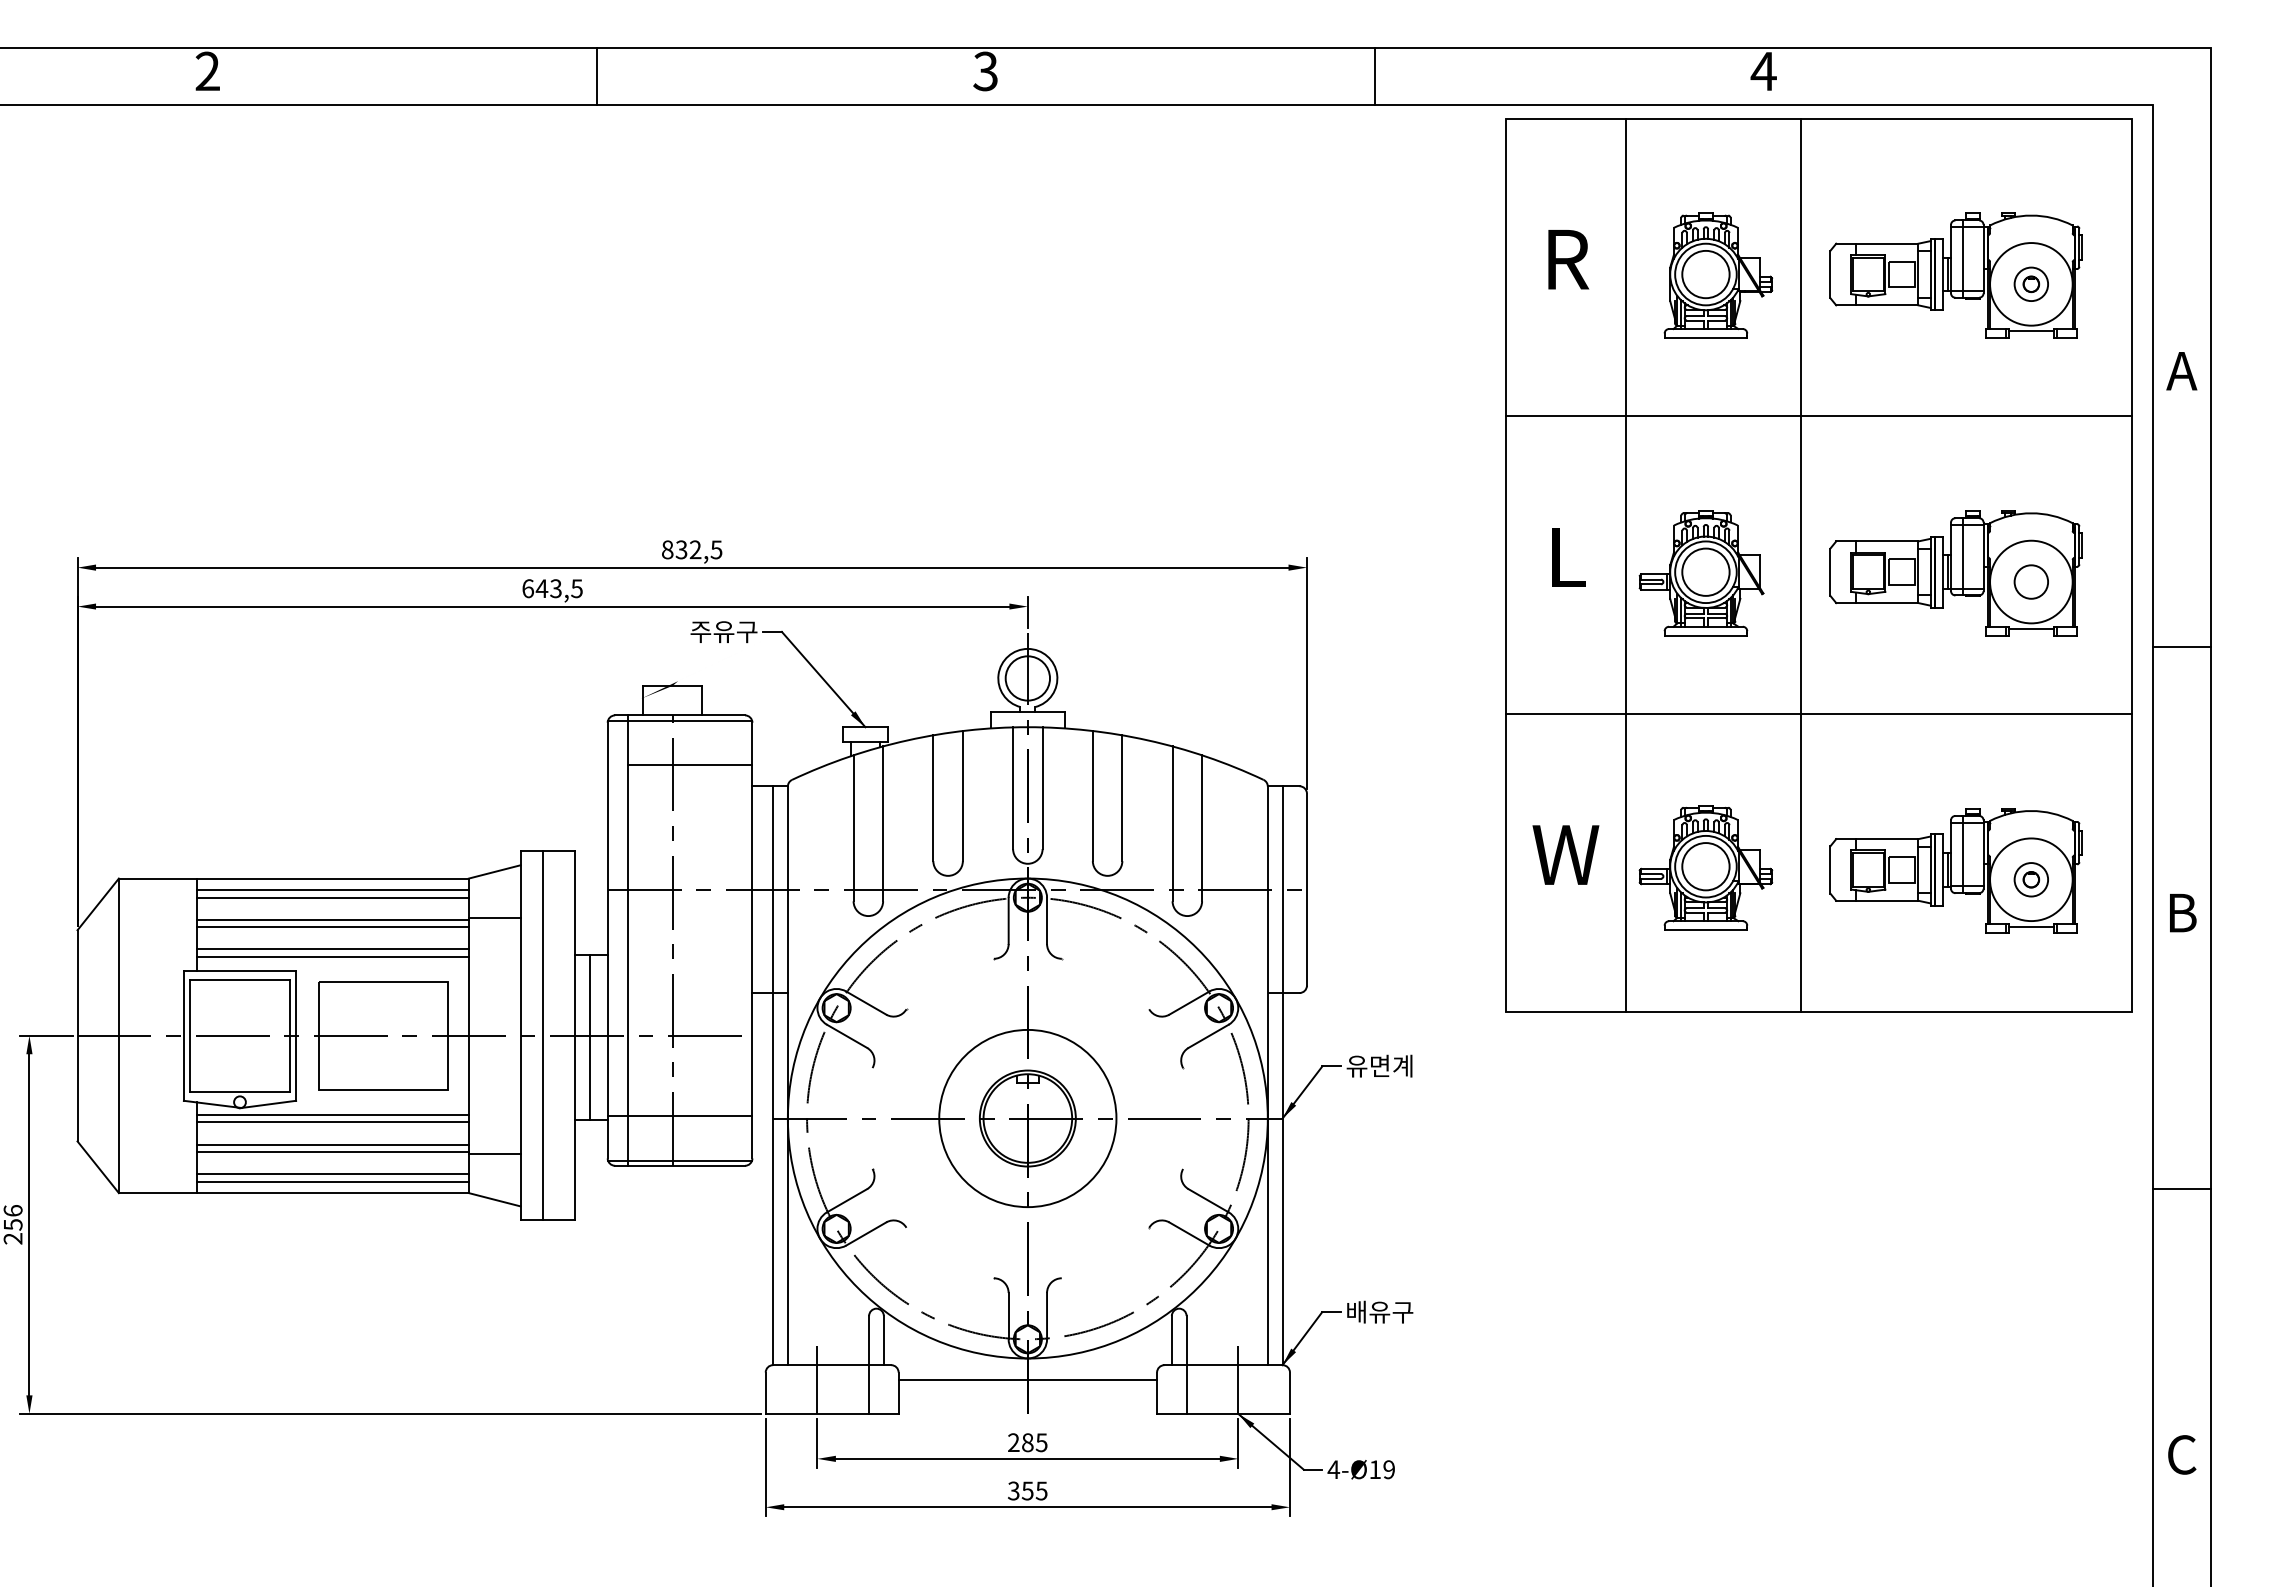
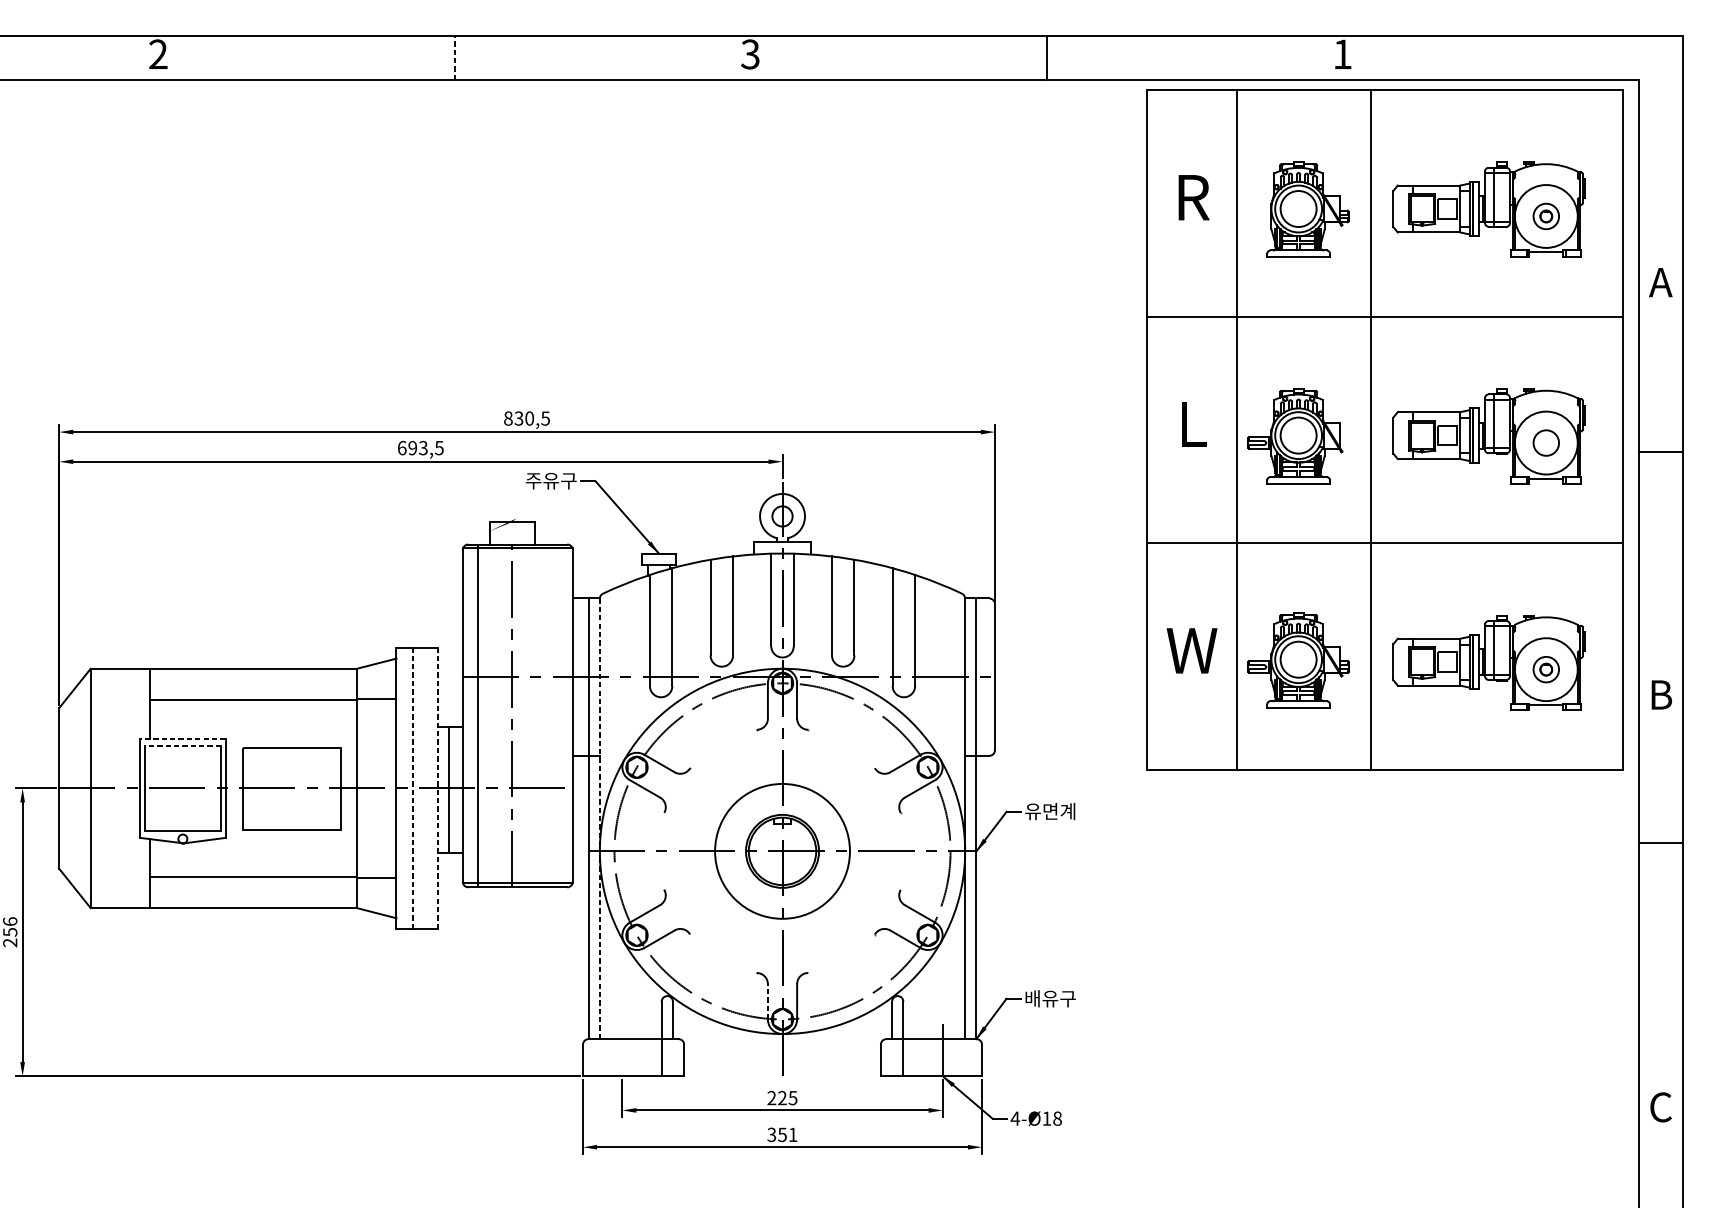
text: (1763, 71) -> (1342, 54), 4 -> 1
line: (597, 76) -> (454, 58), solid -> dashed
text: (695, 549) -> (529, 418), 832,5 -> 830,5
text: (541, 588) -> (412, 447), 643,5 -> 693,5
line: (2181, 647) -> (1660, 452), moved
circle: (1027, 678) -> (782, 516), size x0.6
line: (690, 764) -> (525, 581), removed
line: (332, 890) -> (253, 677), removed
line: (332, 897) -> (253, 683), removed
line: (332, 927) -> (253, 705), removed
line: (332, 949) -> (253, 722), removed
line: (332, 956) -> (253, 728), removed
line: (239, 970) -> (182, 738), solid -> dashed
line: (239, 979) -> (182, 745), solid -> dashed
line: (542, 1035) -> (413, 788), solid -> dashed
line: (575, 1035) -> (438, 788), solid -> dashed
line: (787, 1075) -> (599, 818), solid -> dashed
line: (332, 1115) -> (253, 849), removed
line: (679, 1116) -> (517, 849), removed
line: (332, 1122) -> (253, 854), removed
line: (332, 1144) -> (253, 871), removed
line: (332, 1174) -> (253, 893), removed
line: (332, 1181) -> (253, 899), removed
line: (2181, 1188) -> (1660, 842), moved
line: (1008, 1315) -> (767, 1001), solid -> dashed
line: (817, 1379) -> (622, 1050), removed
line: (1027, 1379) -> (782, 1050), removed
text: (1027, 1442) -> (782, 1097), 285 -> 225
text: (1389, 1469) -> (1057, 1118), 4-Ø19 -> 4-Ø18
text: (1041, 1490) -> (792, 1134), 355 -> 351

